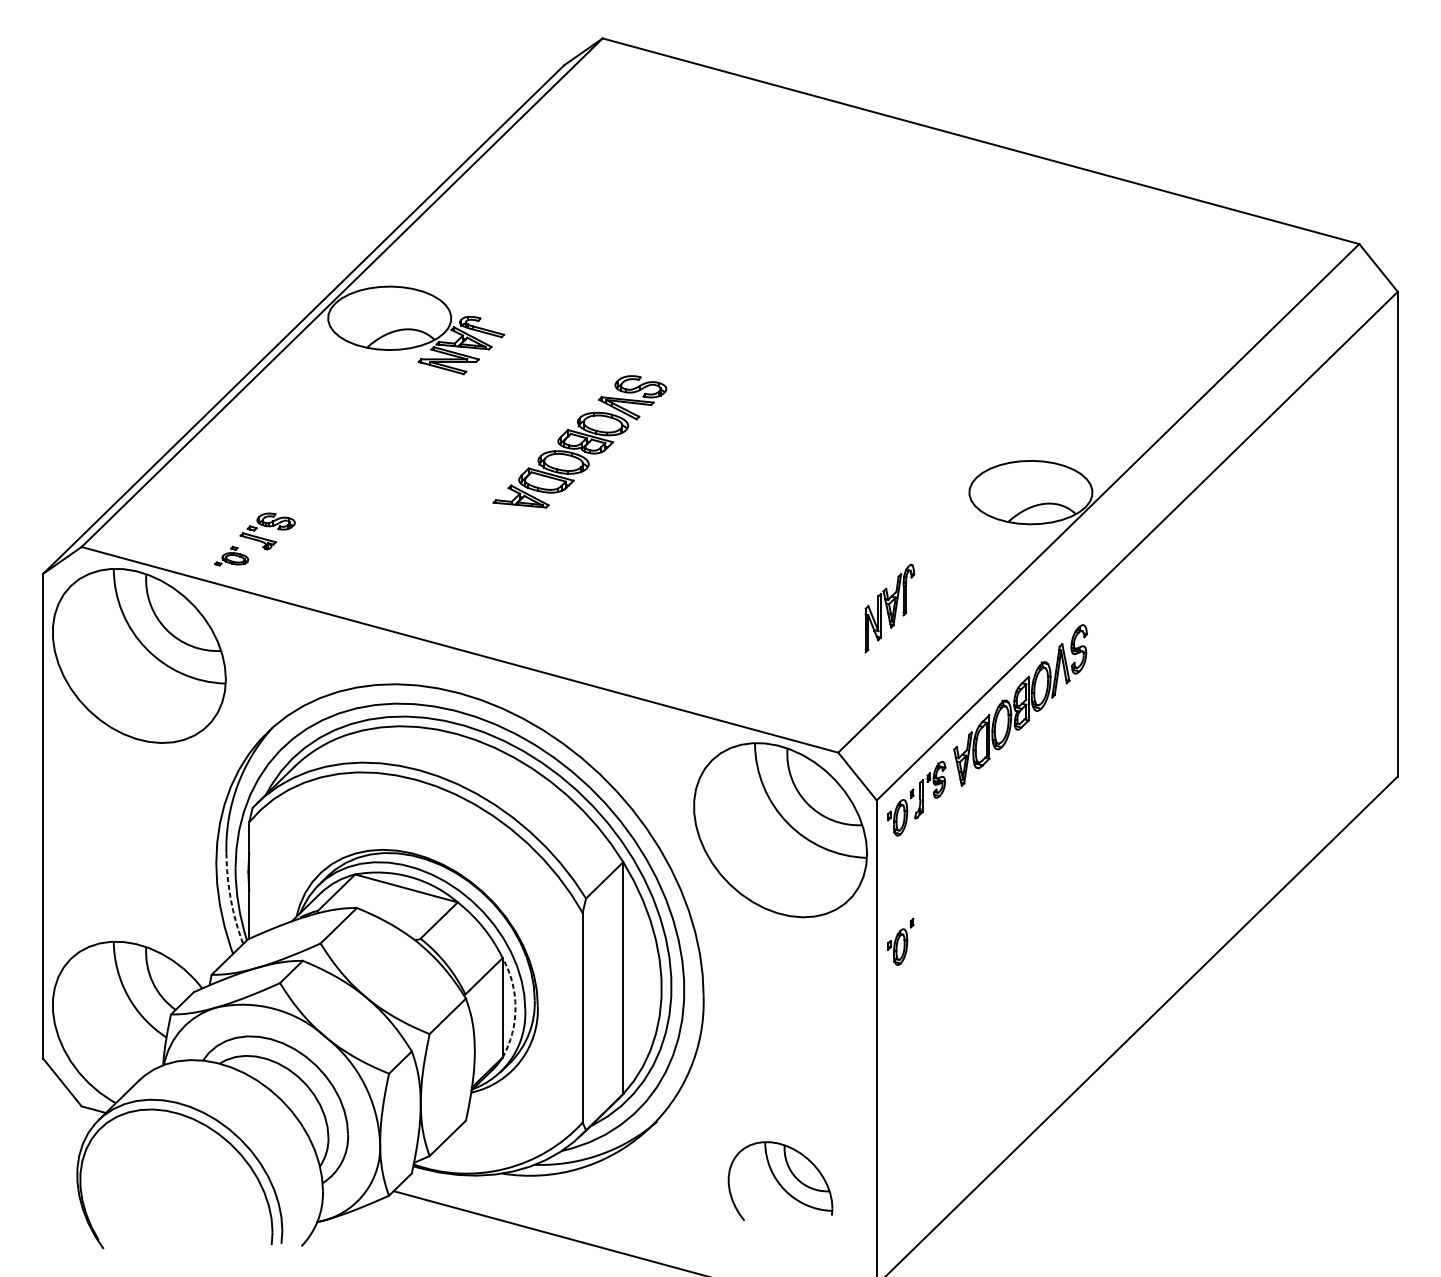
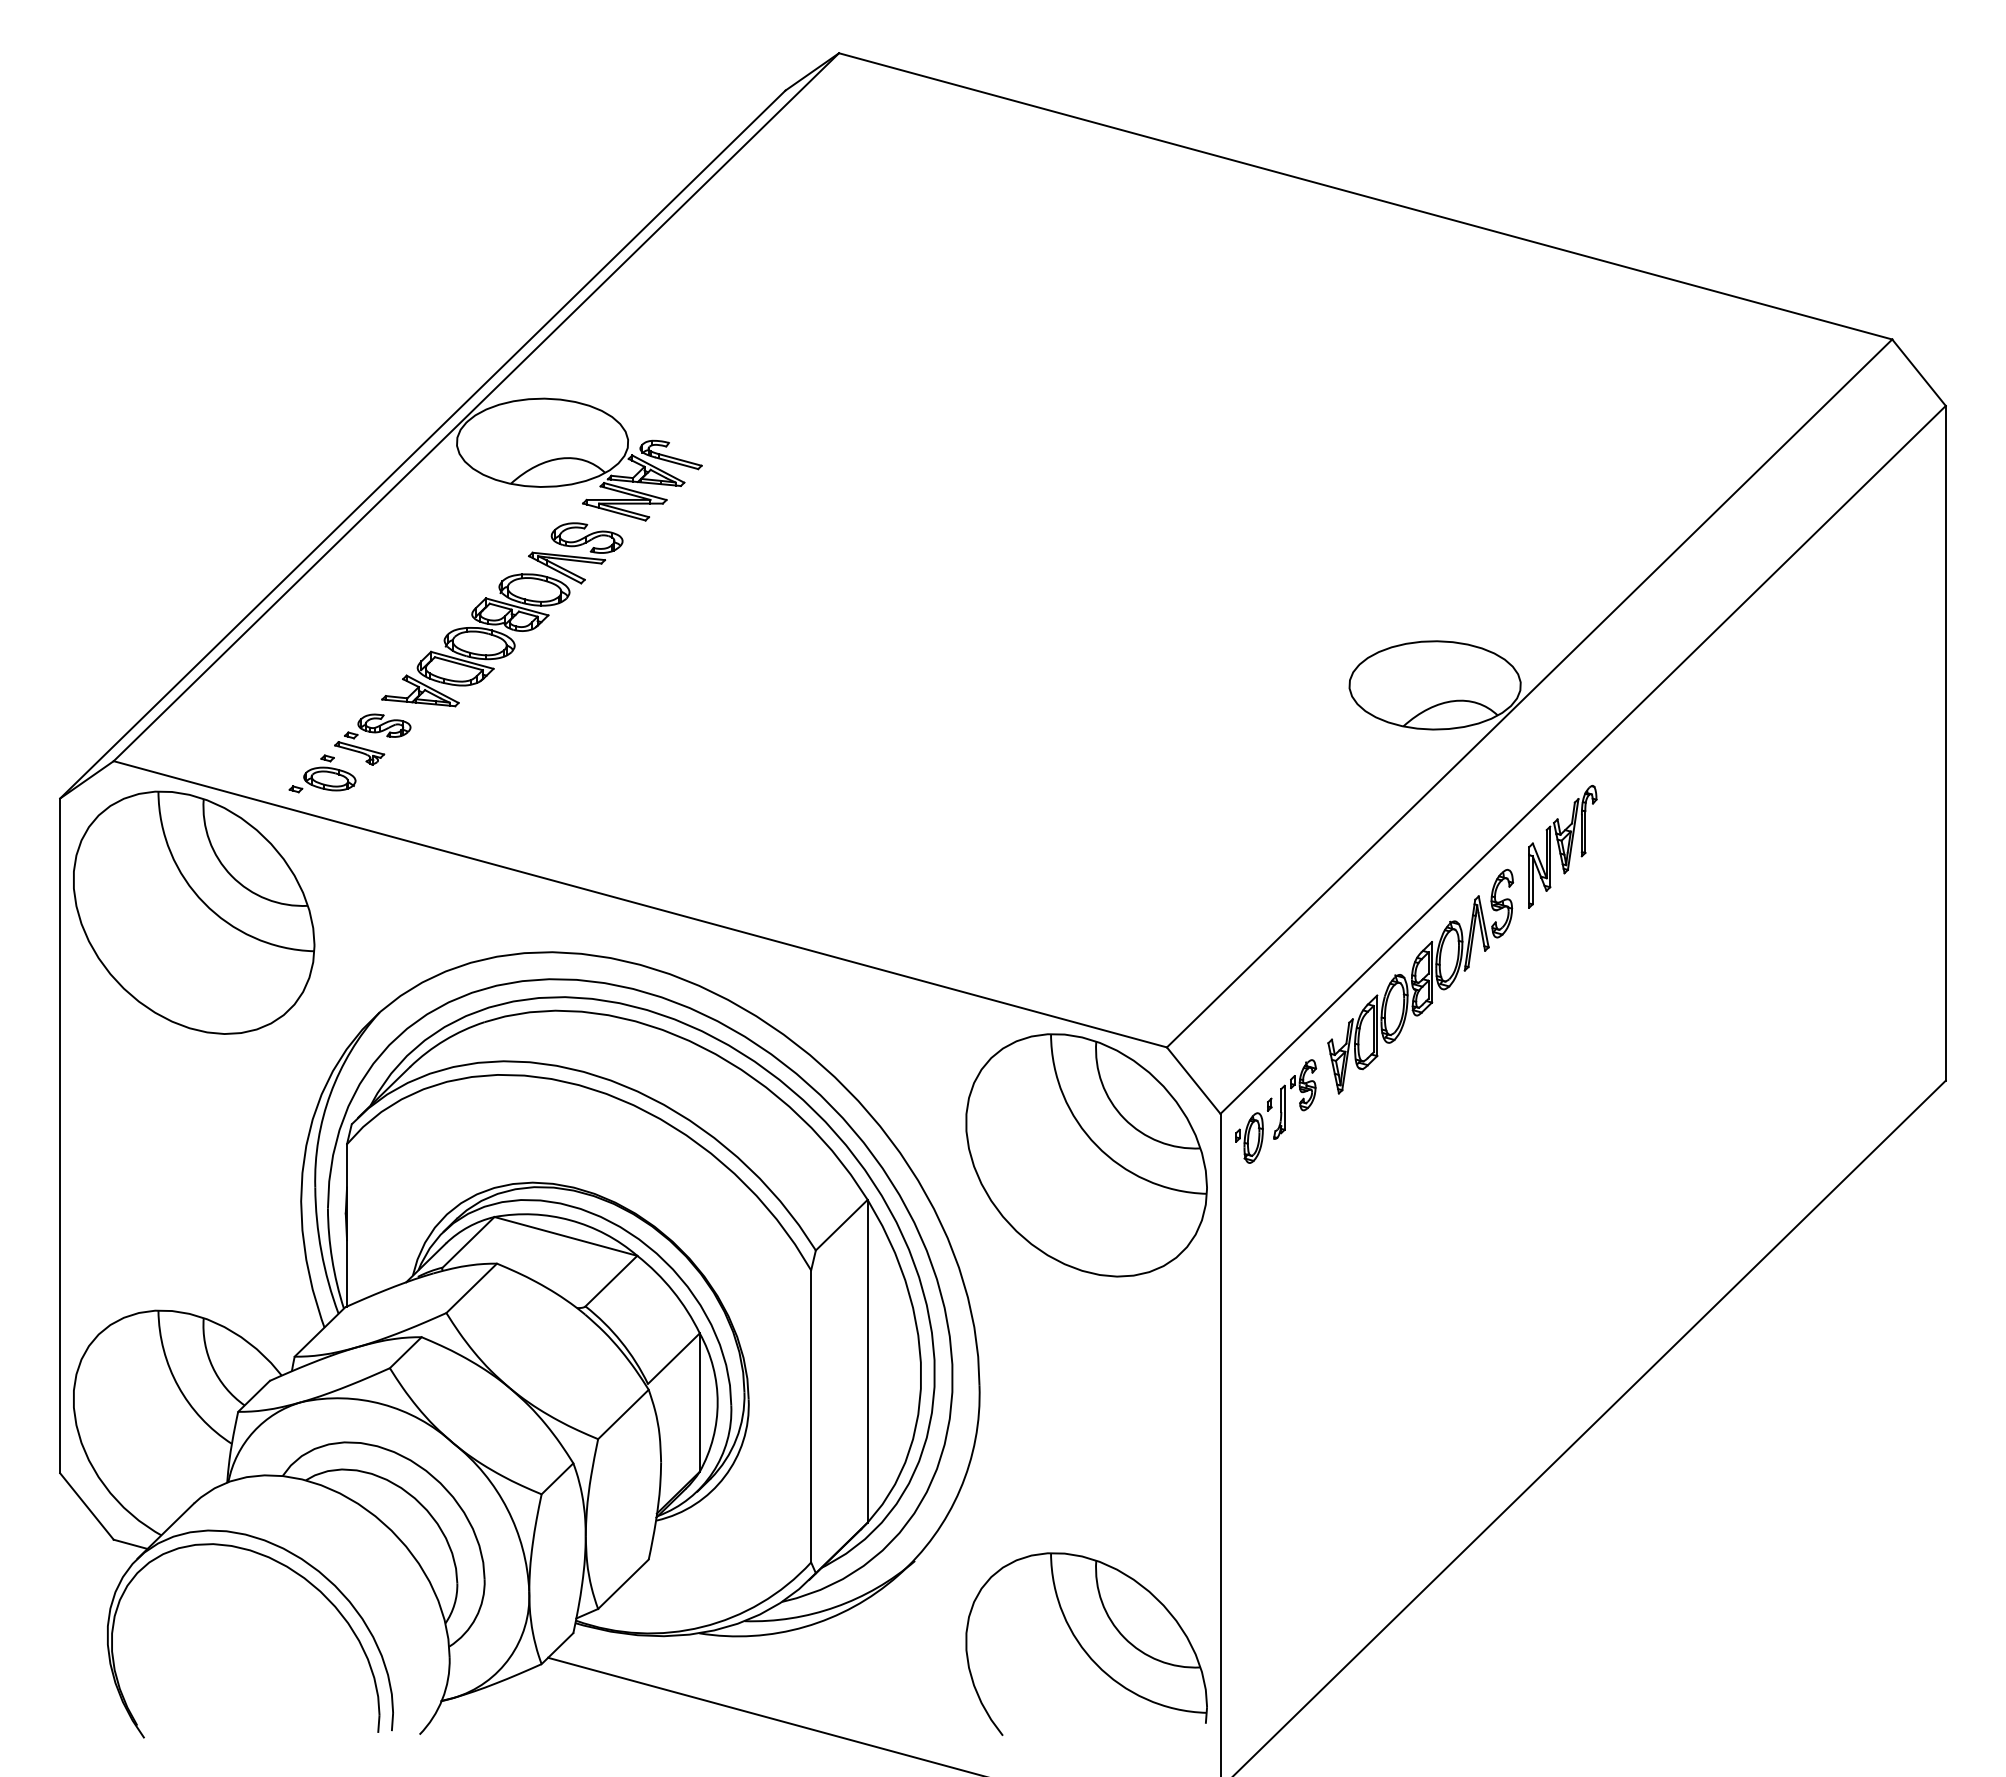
part: (580, 441) -> (502, 614), moved
part: (231, 555) -> (322, 773), size x1.43
part: (889, 608) -> (1562, 846), moved
arc: (230, 899) -> (321, 1251), dashed -> solid
part: (900, 941) -> (1253, 1310), removed
arc: (515, 1007) -> (717, 1402), dashed -> solid
part: (780, 1180) -> (1086, 1643), size x1.67

